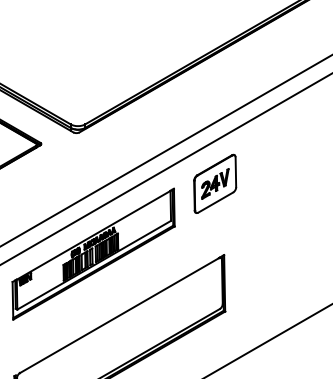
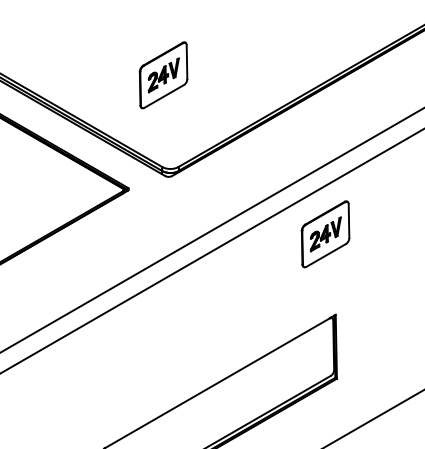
part: (71, 43) -> (163, 75), added
part: (93, 253) -> (187, 313), removed

